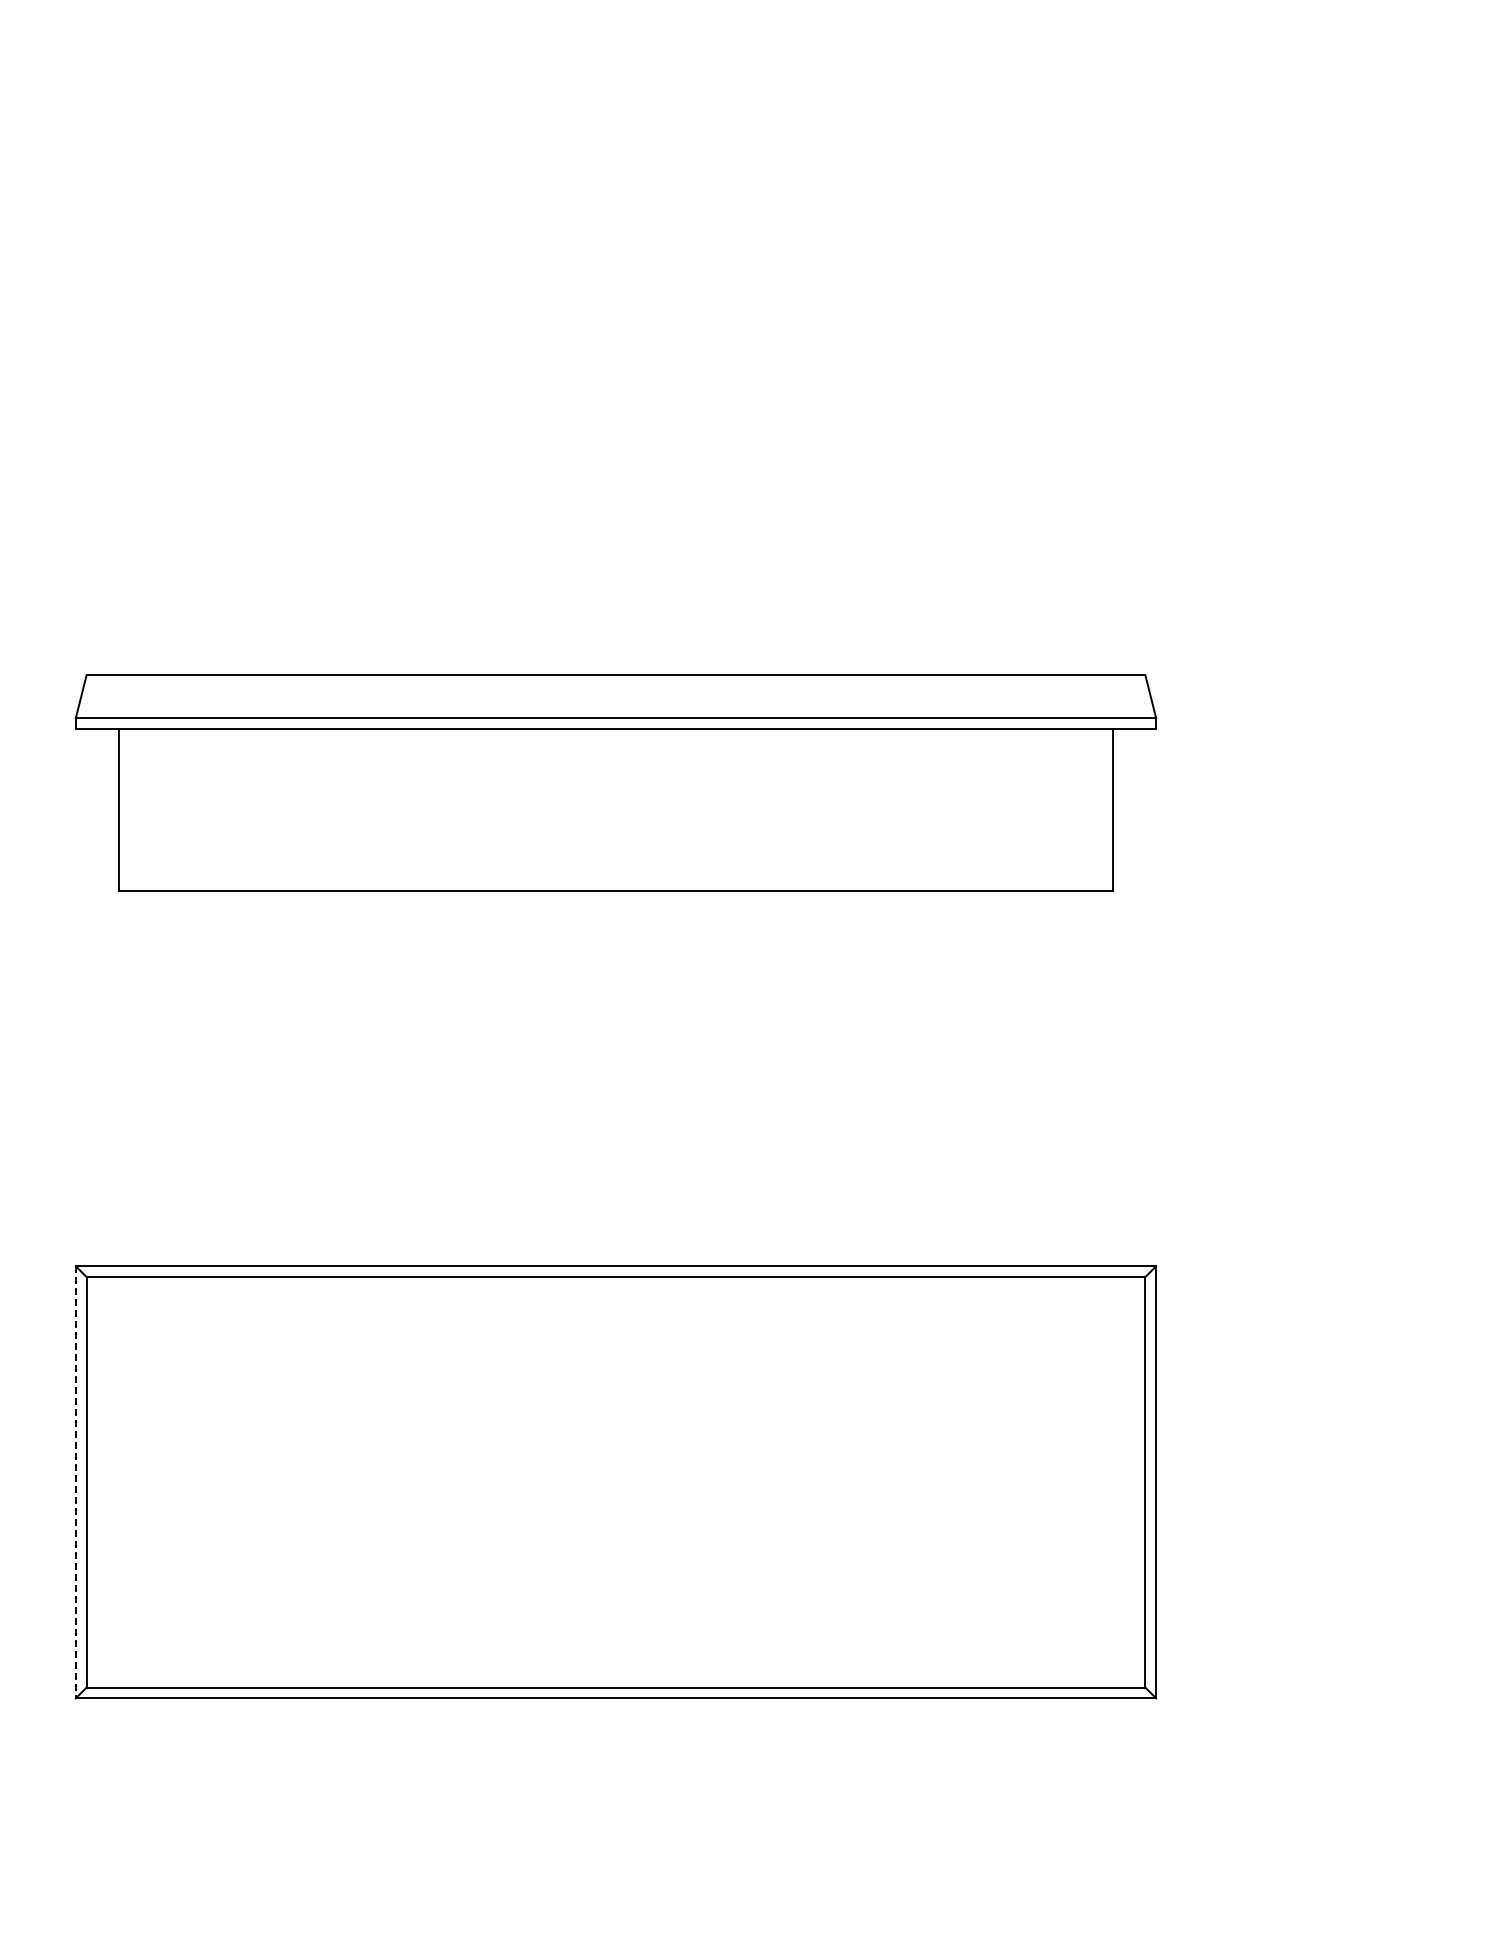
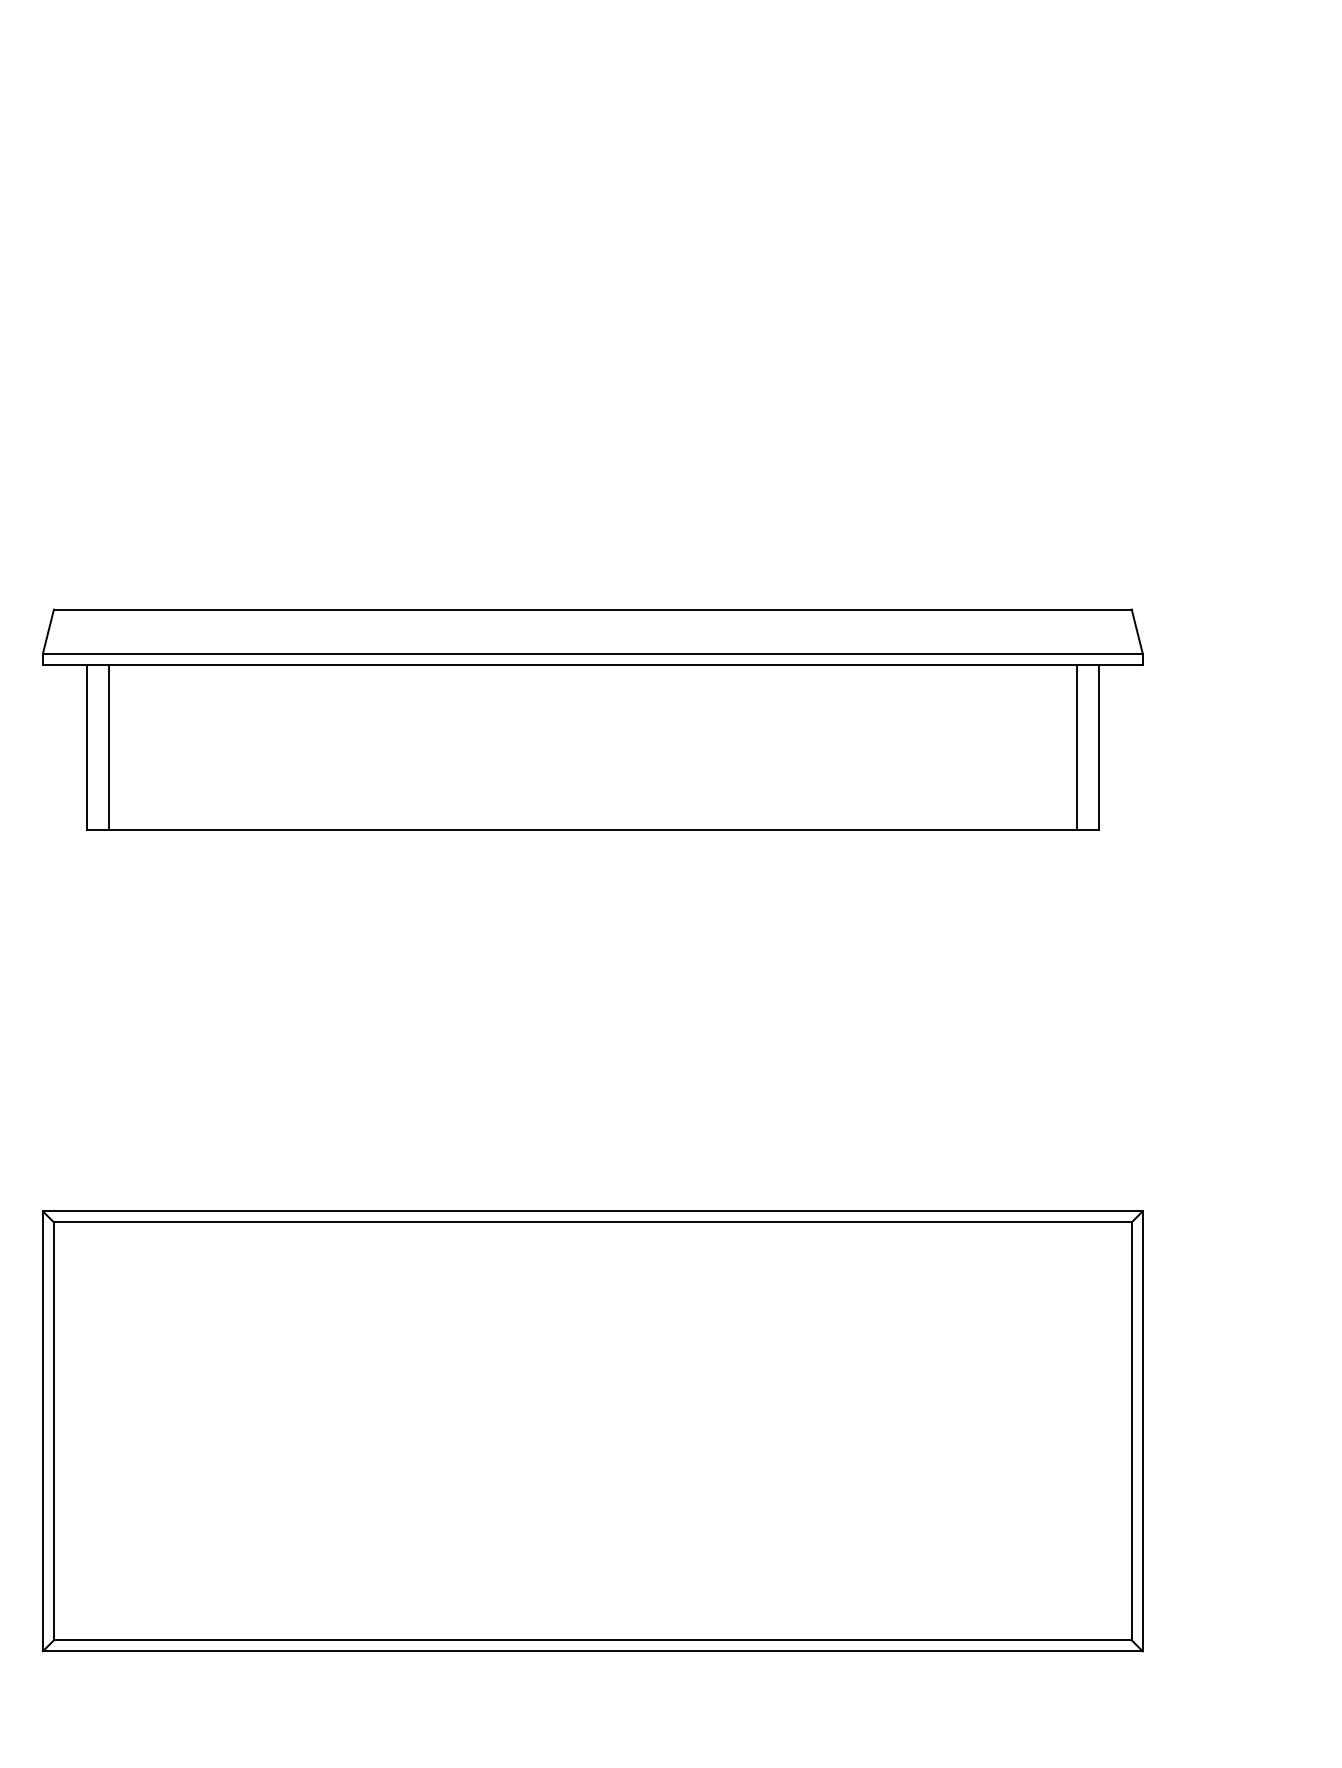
line: (140, 810) -> (108, 747), added
line: (1091, 810) -> (1076, 747), added
line: (75, 1482) -> (42, 1431), dashed -> solid

